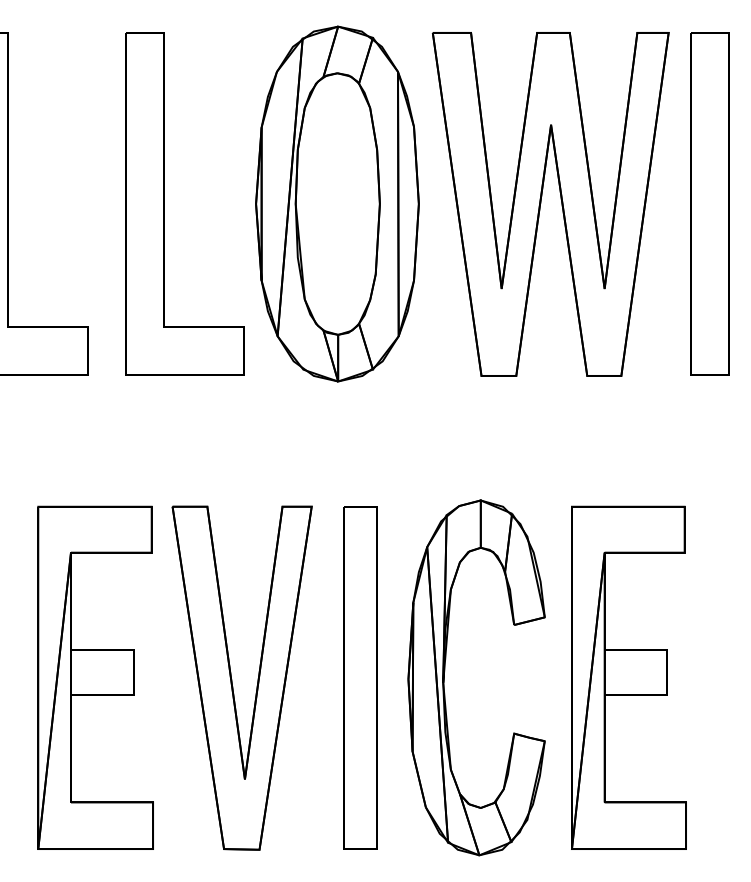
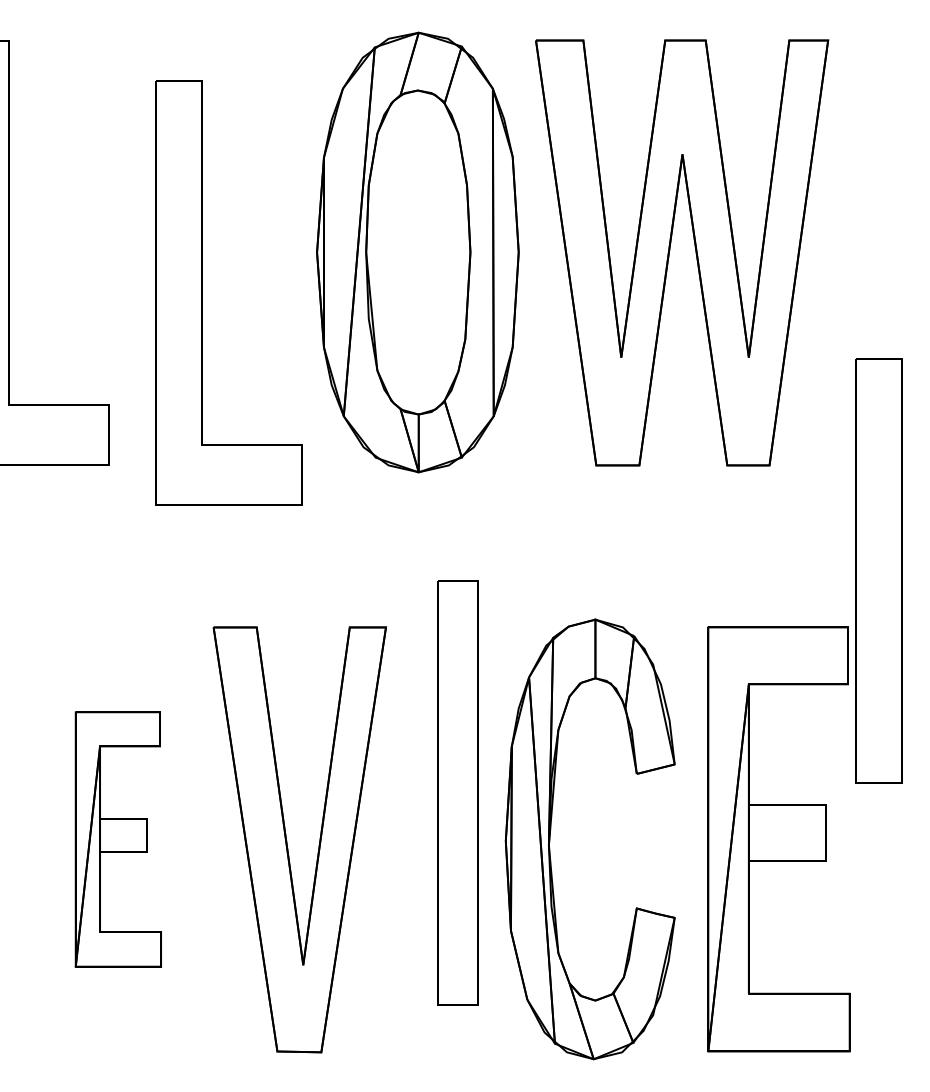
part: (163, 204) -> (202, 292), moved
part: (709, 204) -> (878, 570), moved
part: (95, 677) -> (118, 839), size x0.6
part: (360, 677) -> (457, 792), moved

